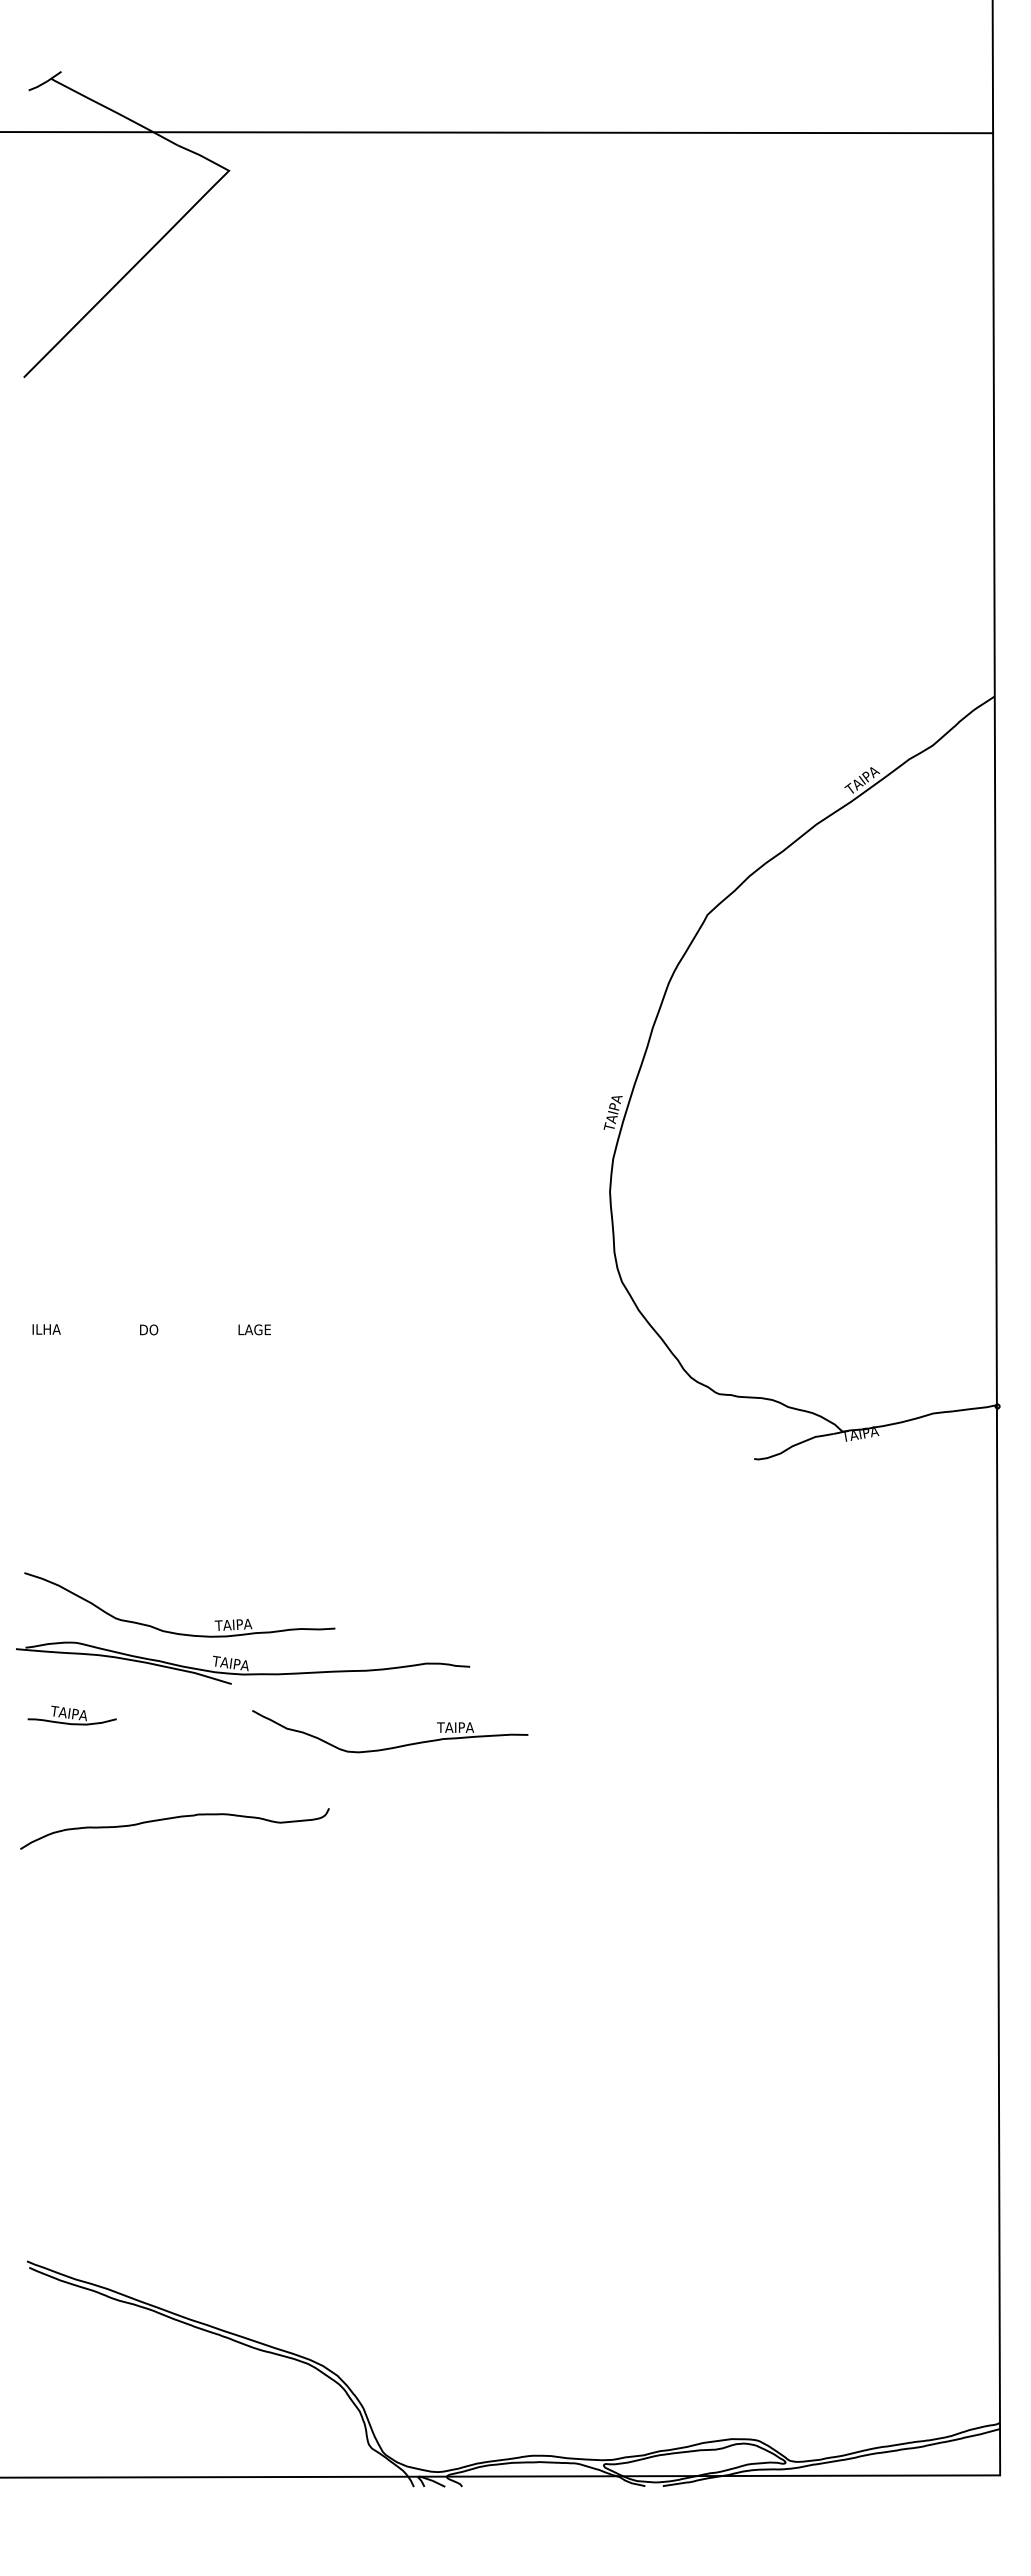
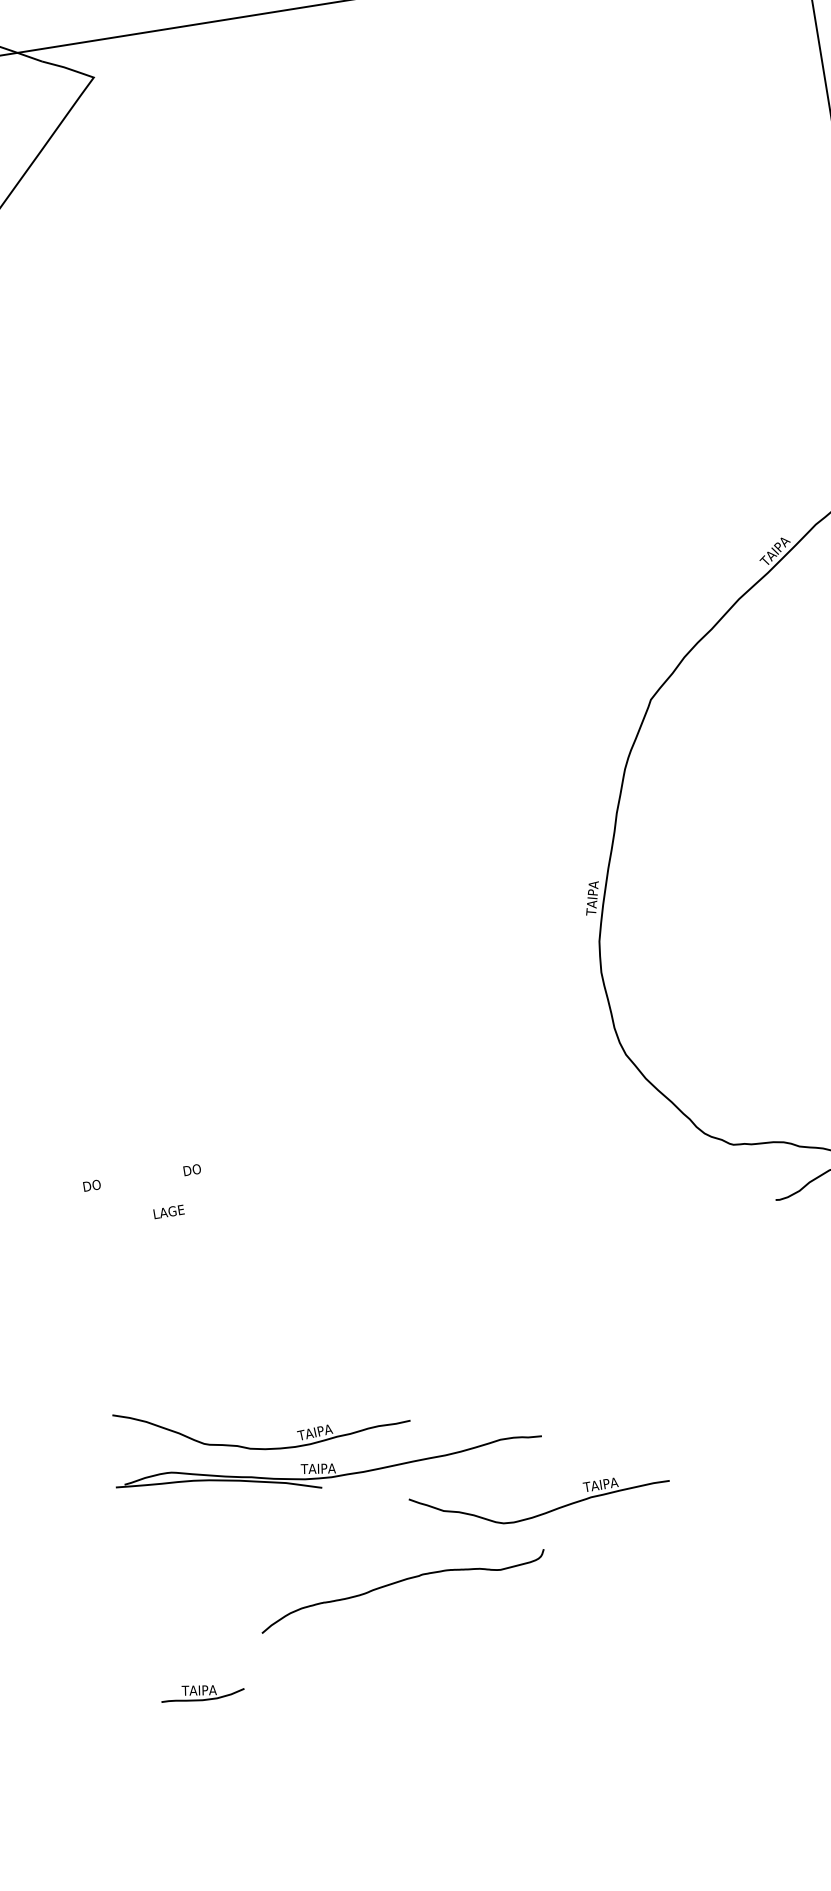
text: (47, 1329) -> (97, 1184), ILHA -> DO
text: (254, 1329) -> (168, 1211), moved
part: (71, 1715) -> (201, 1692), moved
part: (394, 1746) -> (546, 1511), moved
curve: (170, 1819) -> (397, 1583), moved

